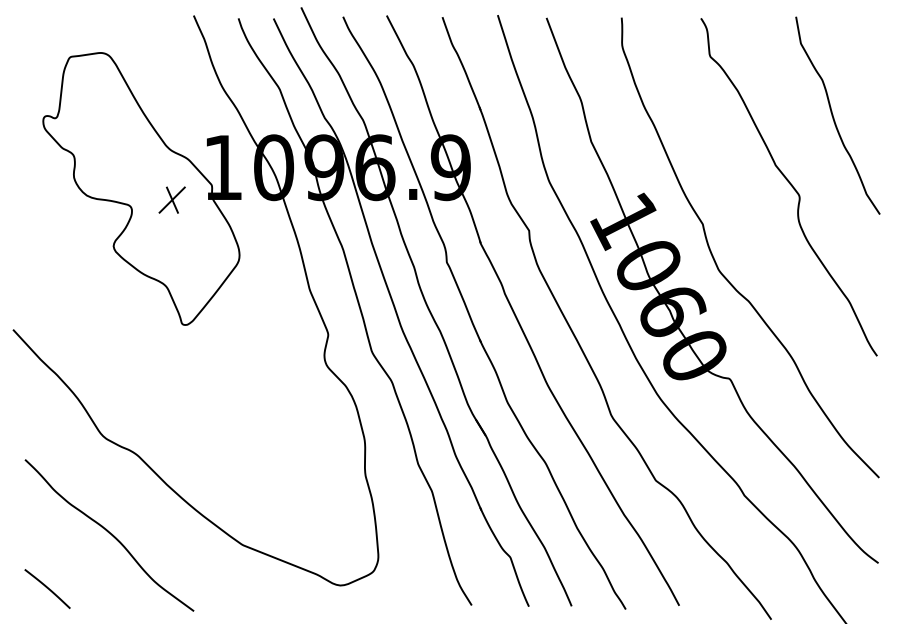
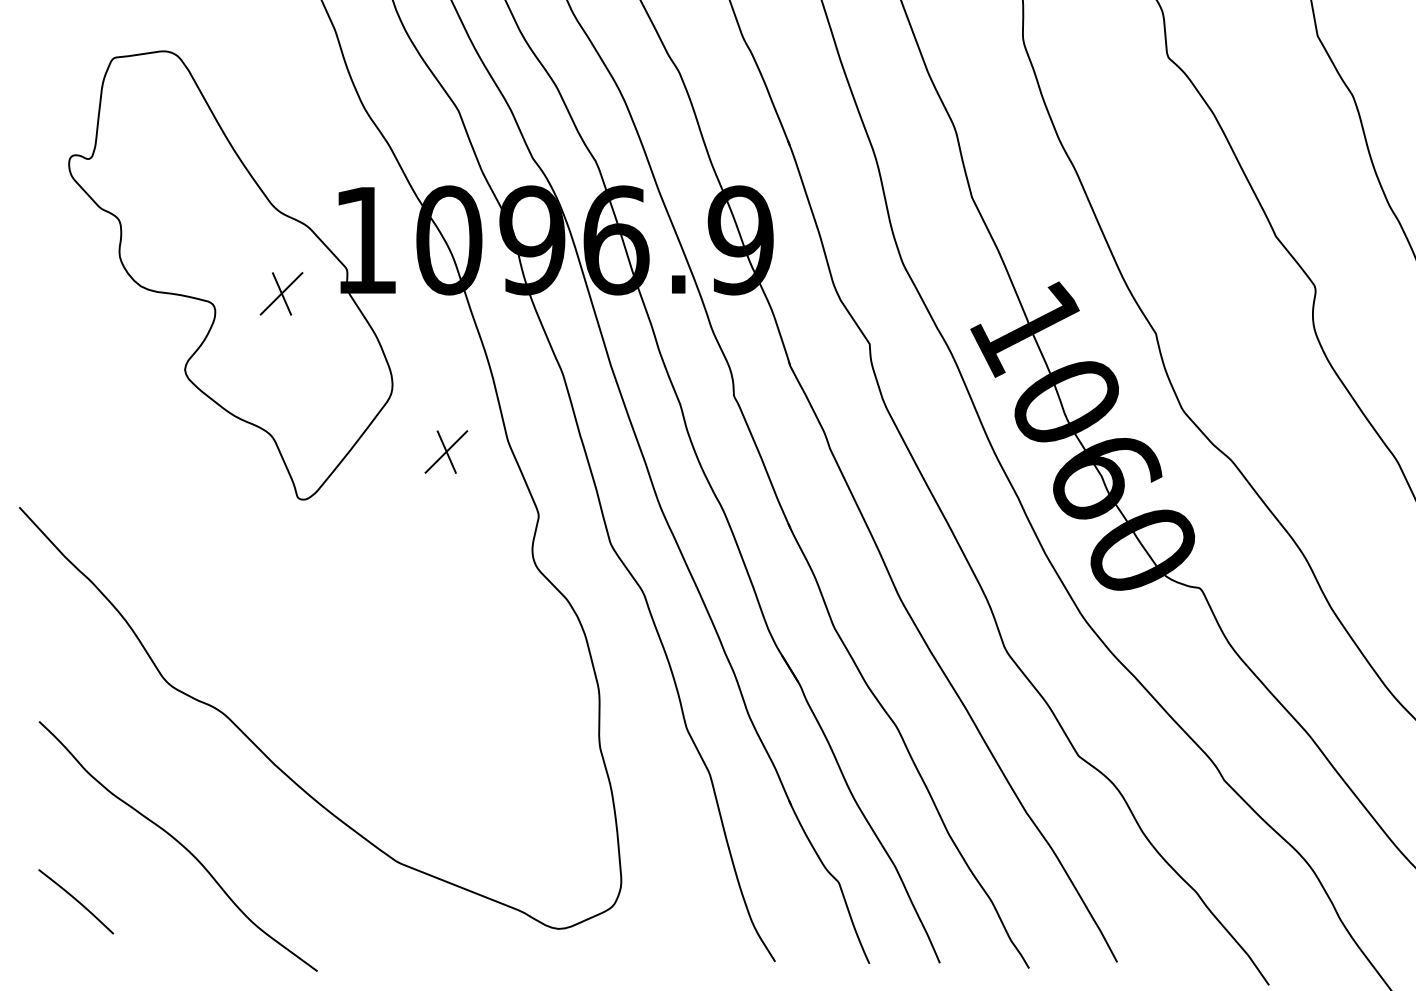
part: (271, 295) -> (445, 451), added
curve: (47, 588) -> (76, 900), moved

